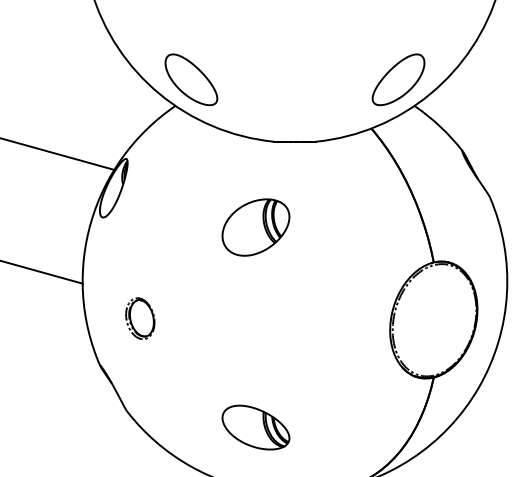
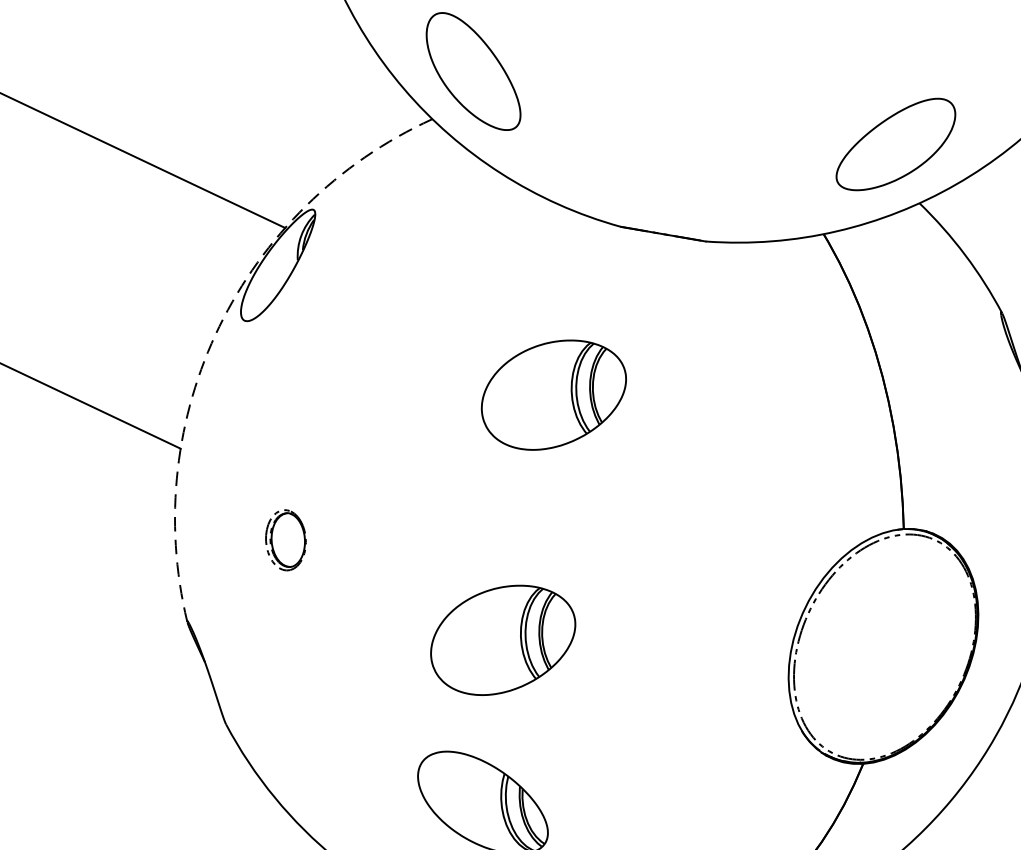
arc: (91, 222) -> (220, 327), solid -> dashed
part: (140, 318) -> (286, 540), size x0.7
part: (251, 348) -> (501, 640), added

